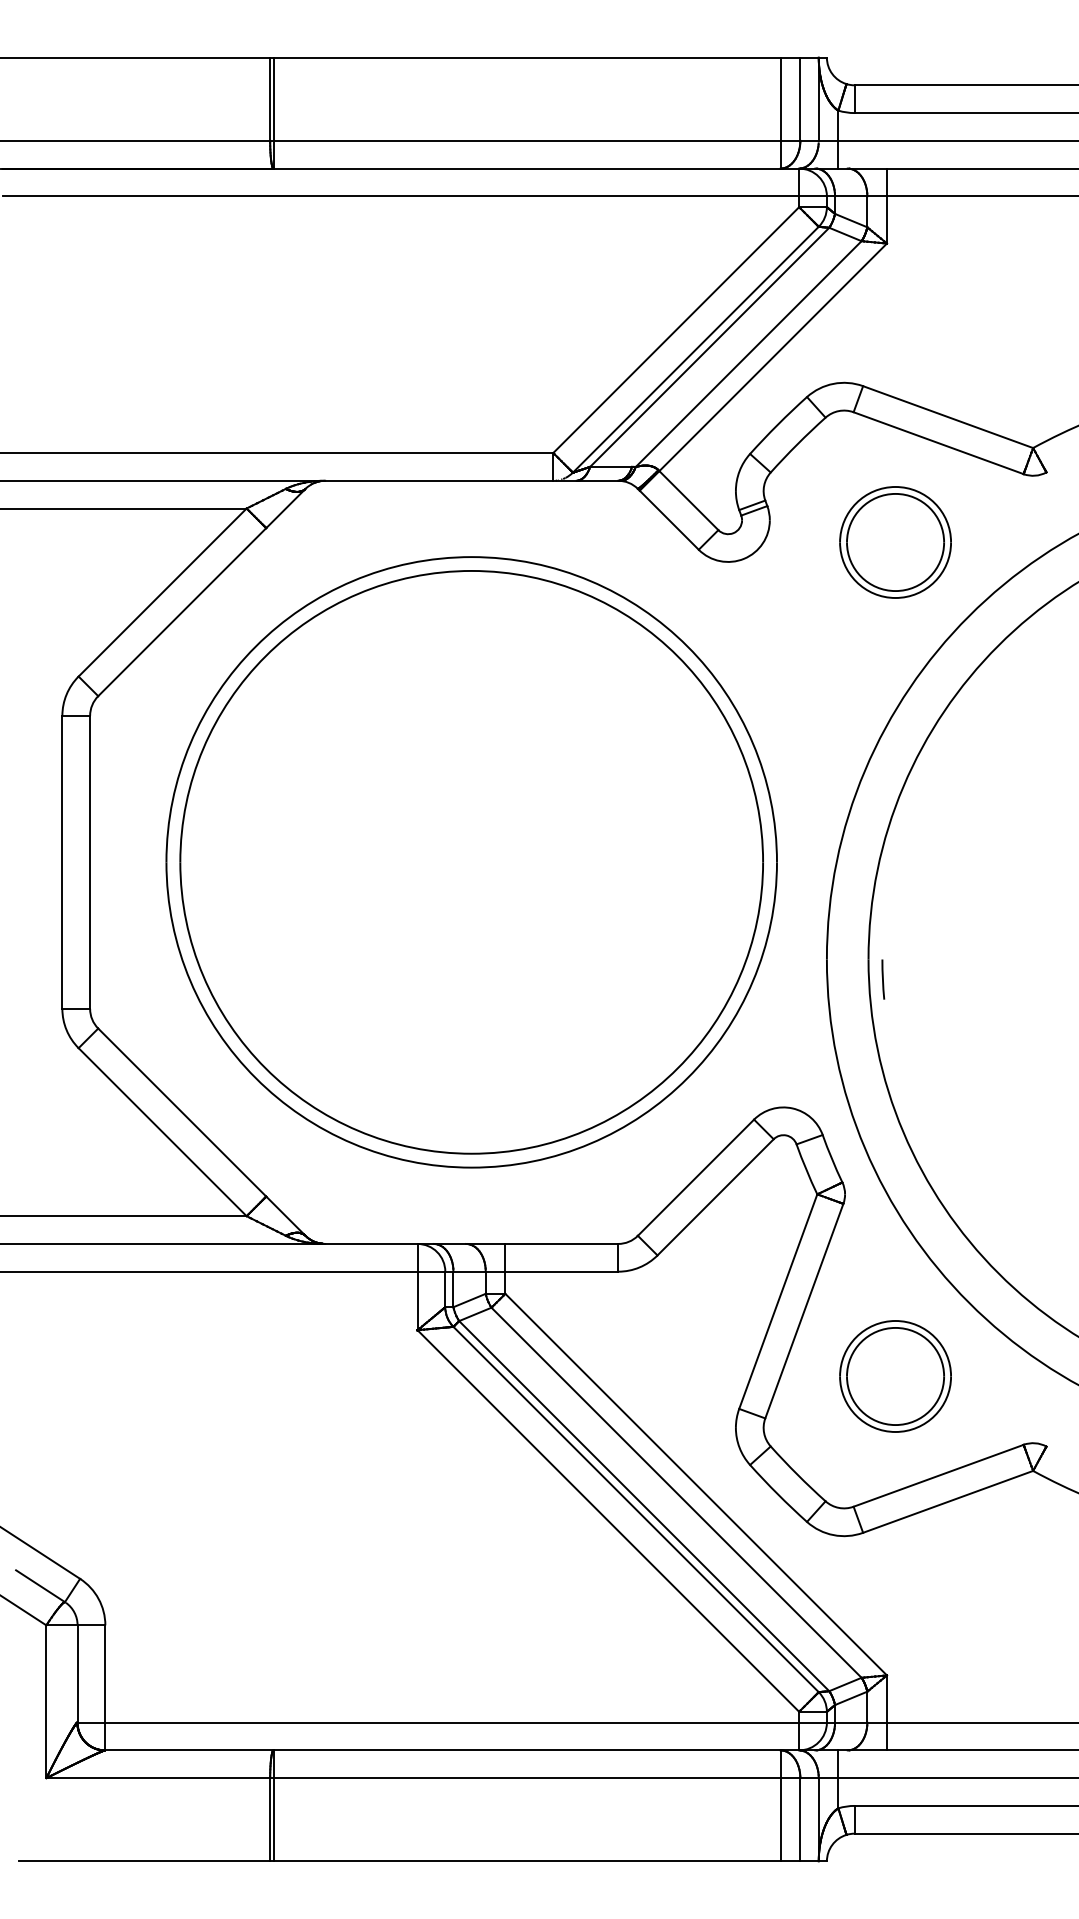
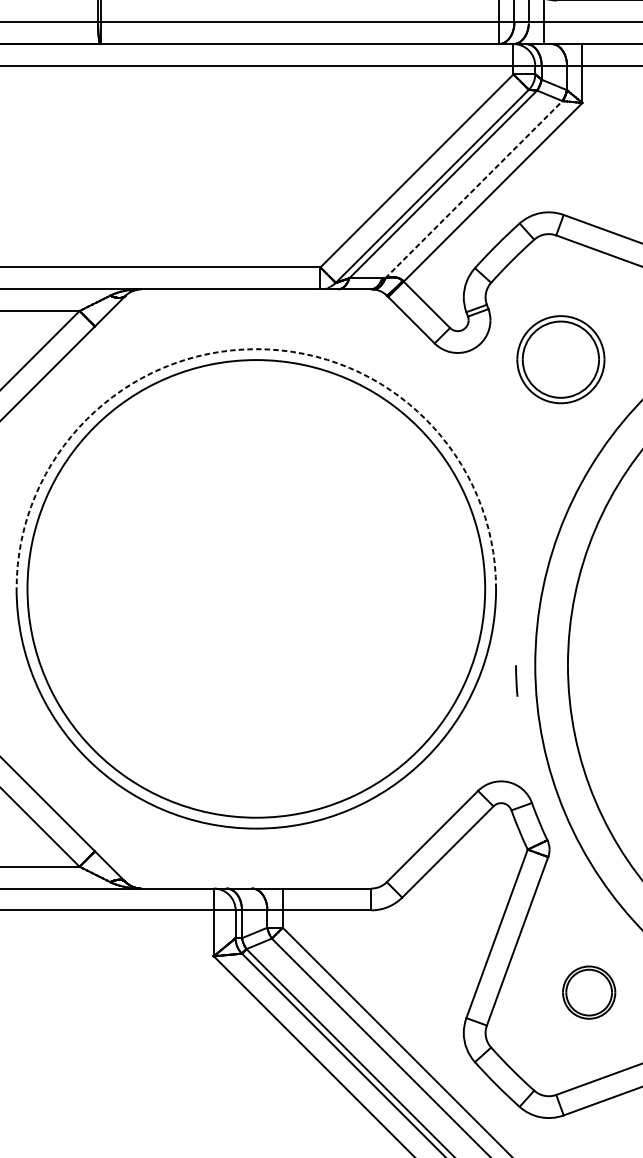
line: (748, 354) -> (473, 190), solid -> dashed
part: (895, 542) -> (560, 359), moved
arc: (471, 557) -> (256, 349), solid -> dashed
line: (883, 979) -> (516, 680), moved
part: (895, 1376) -> (589, 992), size x0.6

